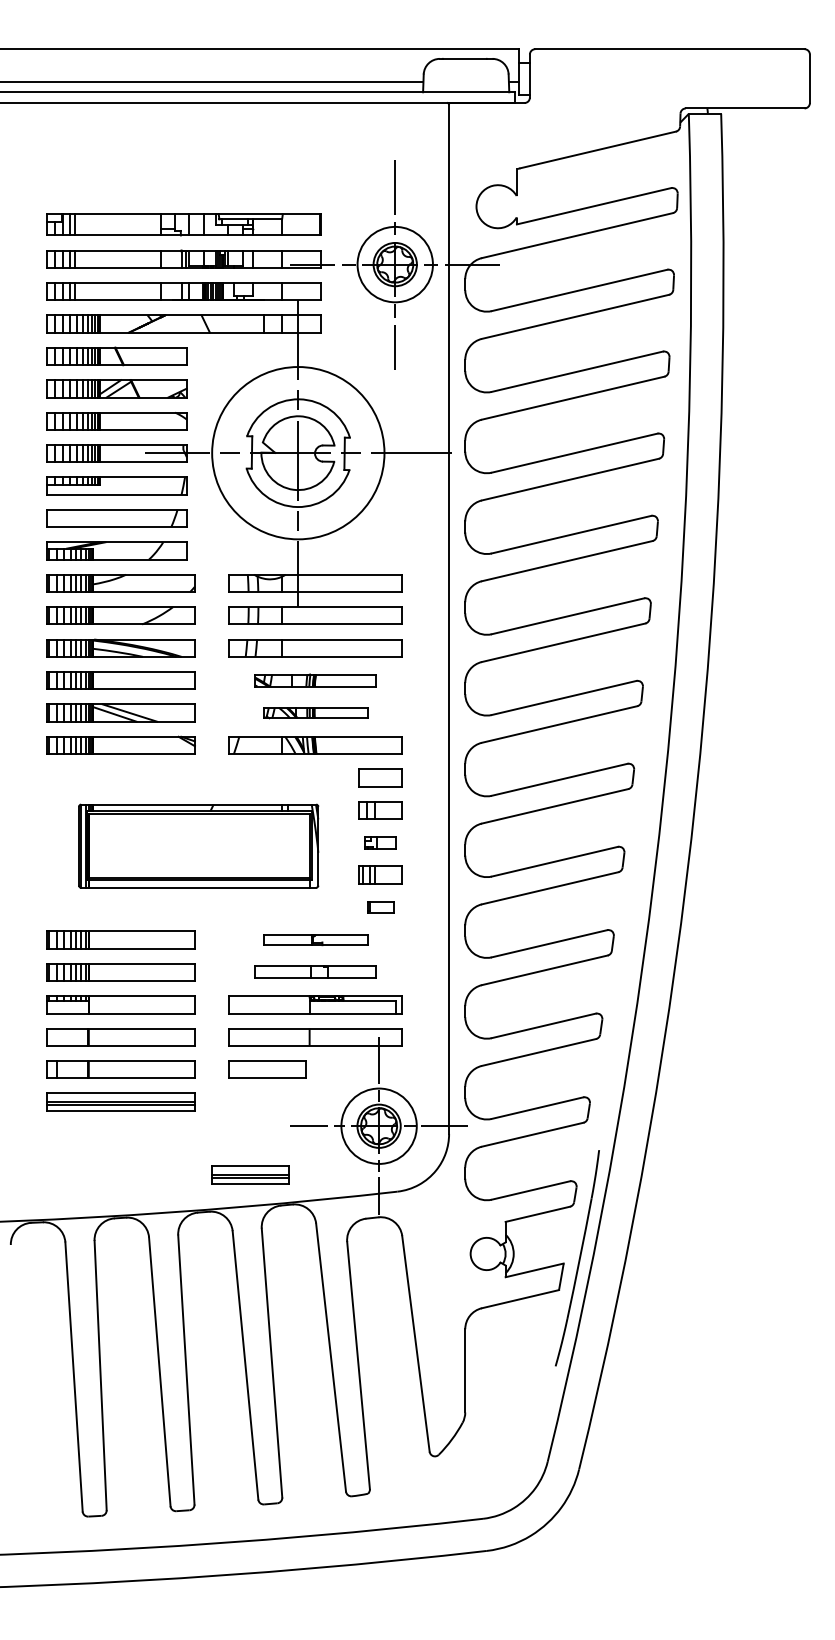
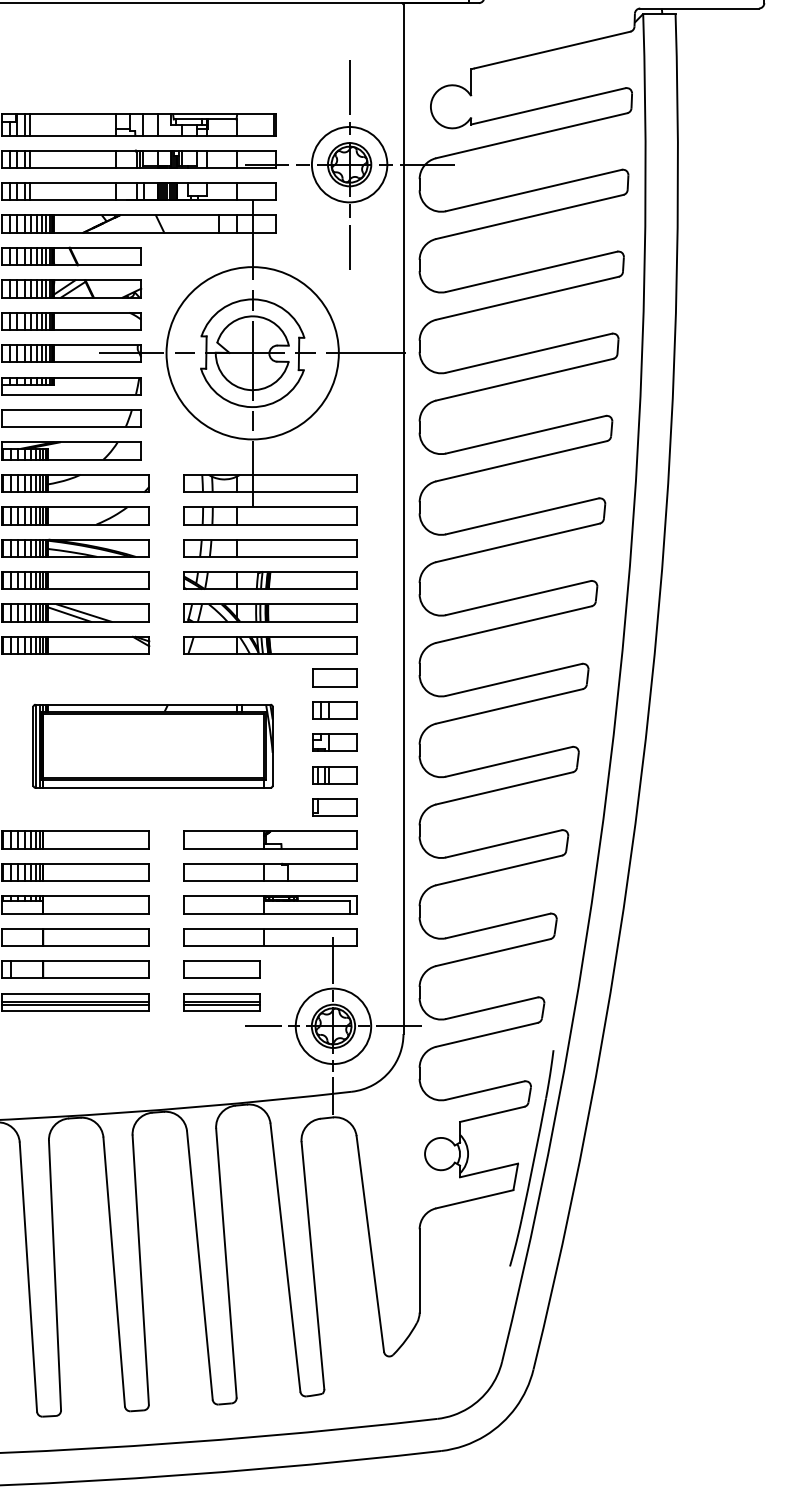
part: (315, 680) -> (269, 580), size x1.43
part: (315, 712) -> (269, 612), size x1.67
part: (380, 842) -> (334, 742), size x1.43
part: (380, 907) -> (334, 807), size x1.67
part: (315, 939) -> (269, 839), size x1.67
part: (315, 971) -> (269, 871), size x1.43
part: (250, 1174) -> (221, 1001), moved

